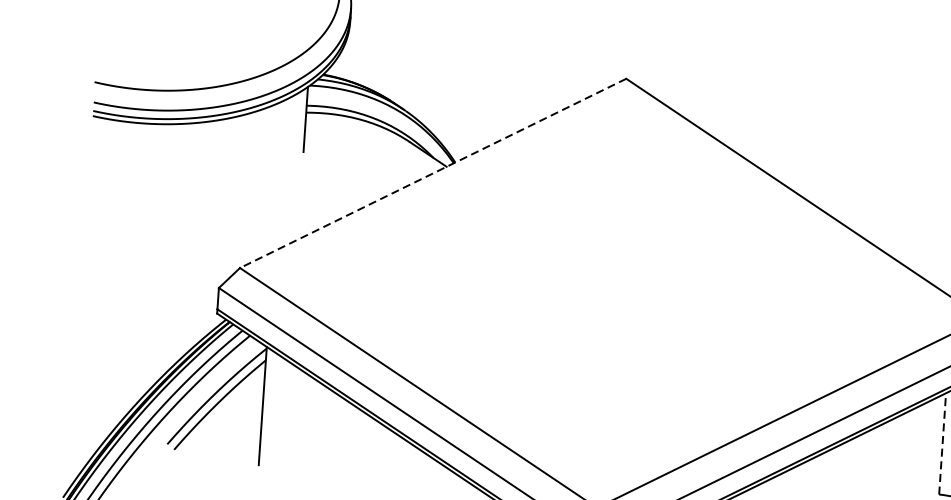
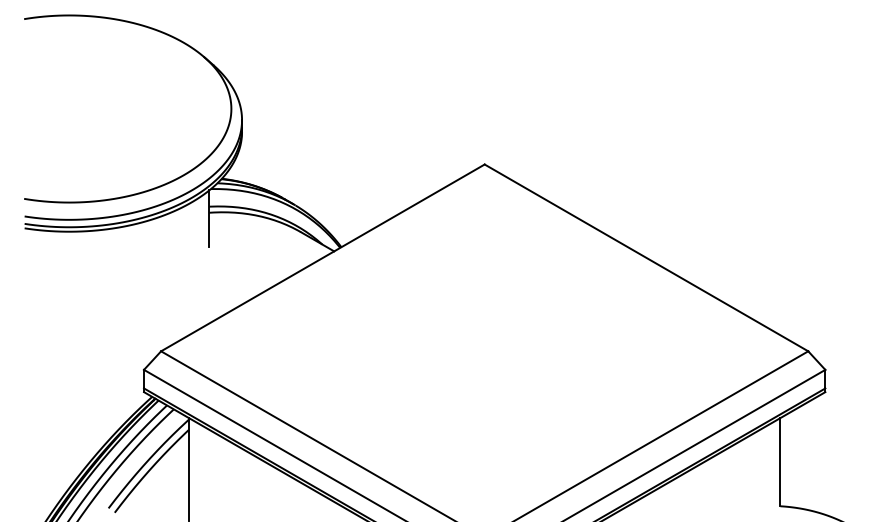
line: (432, 172) -> (322, 257), dashed -> solid
line: (942, 443) -> (780, 461), dashed -> solid

